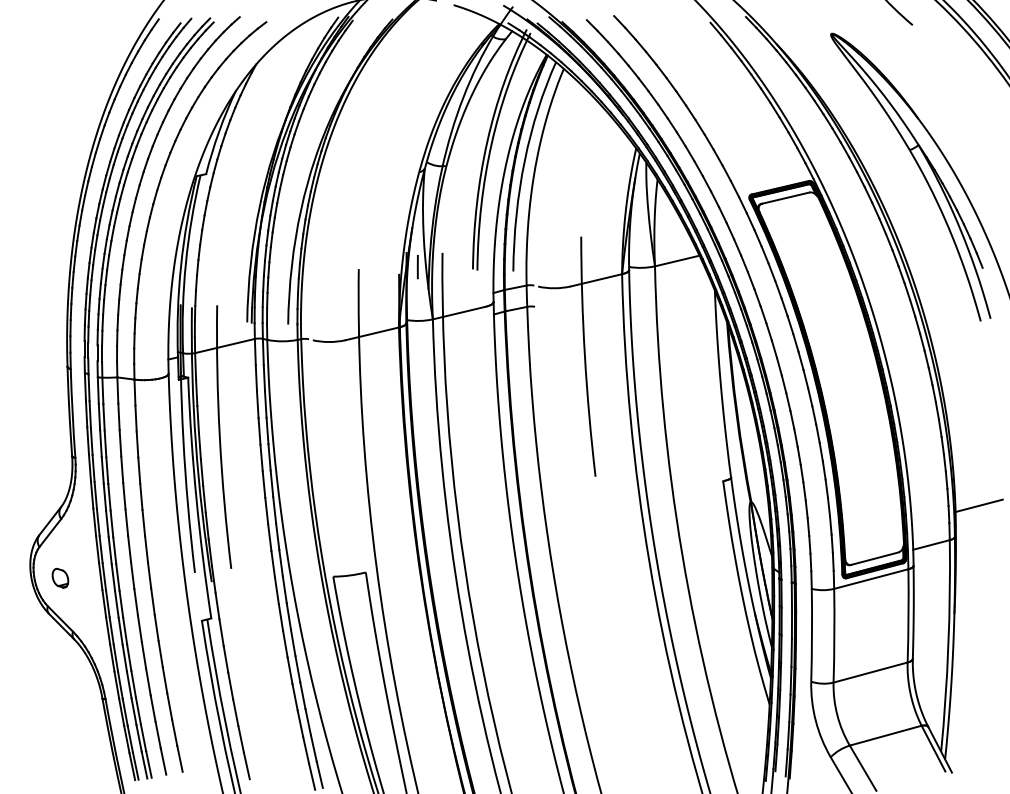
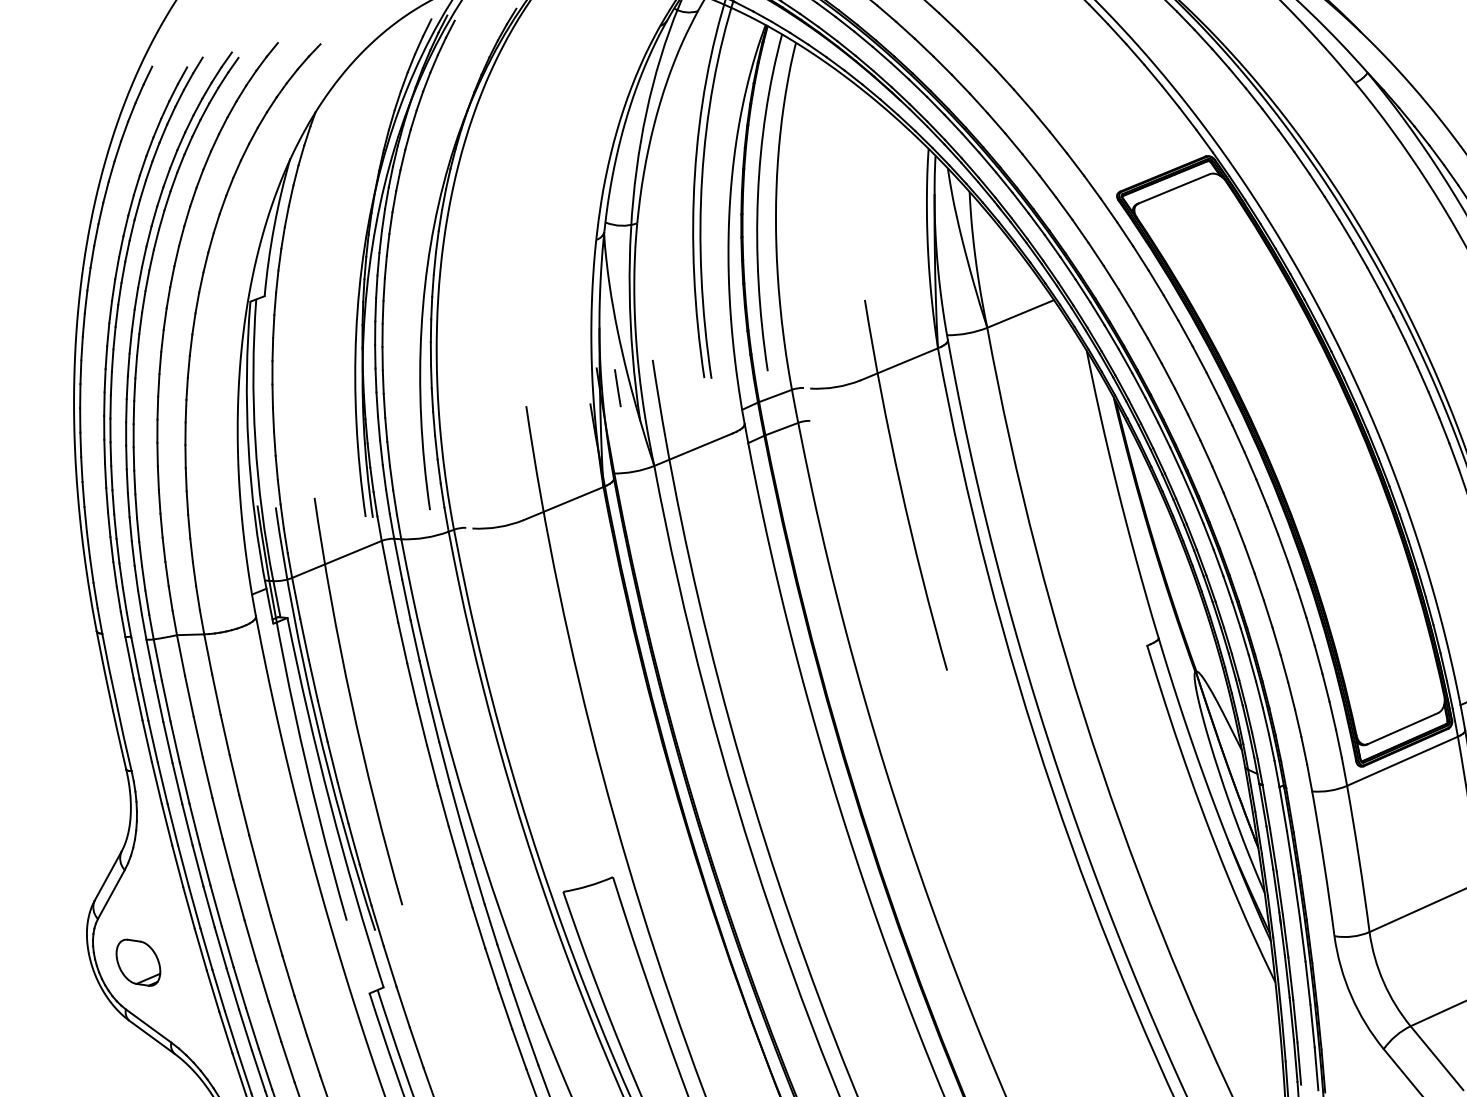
part: (60, 577) -> (138, 961), size x1.67

